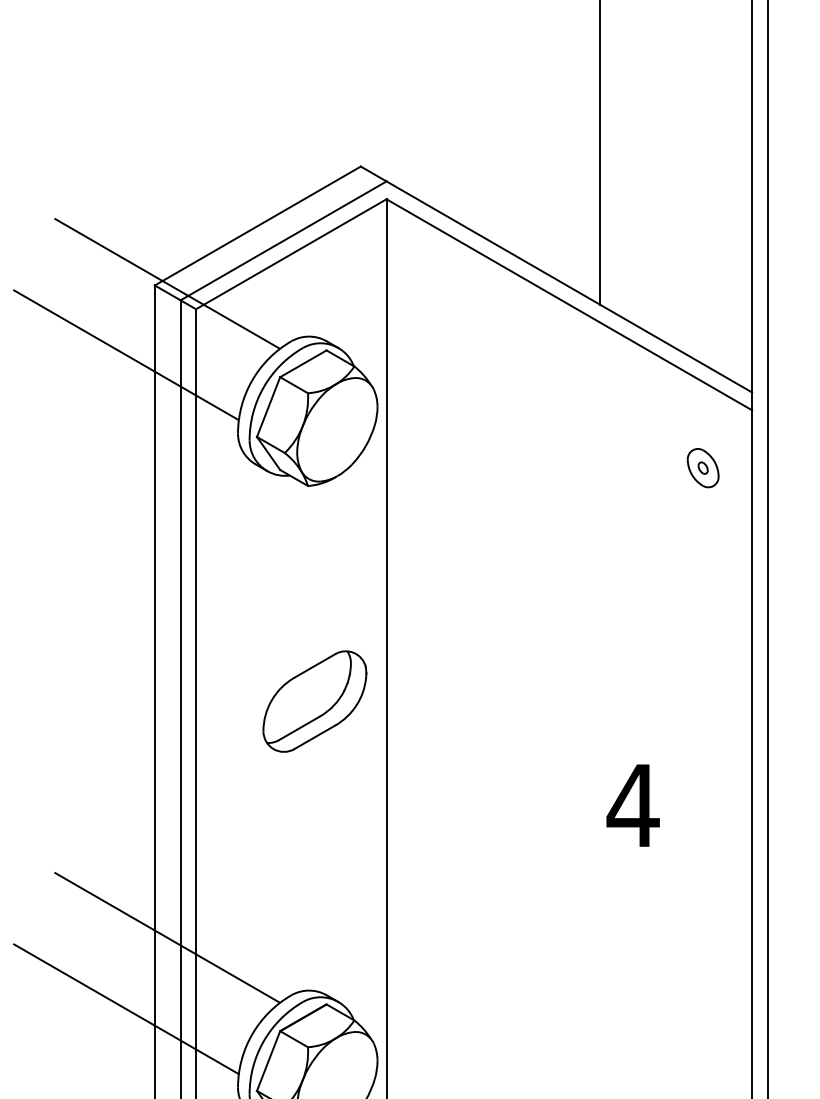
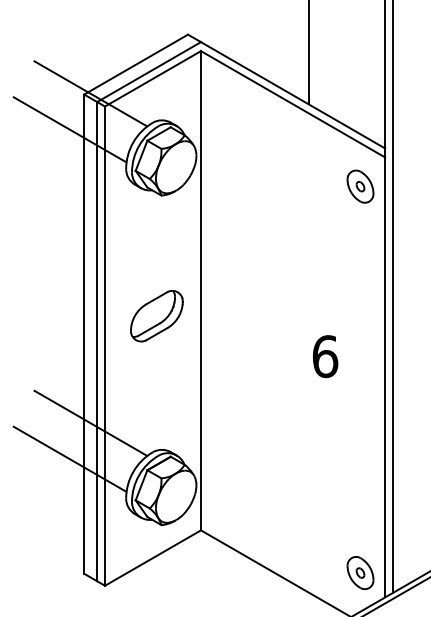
part: (703, 467) -> (360, 186), size x1.67
part: (314, 702) -> (156, 316), moved
text: (631, 805) -> (324, 356), 4 -> 6

